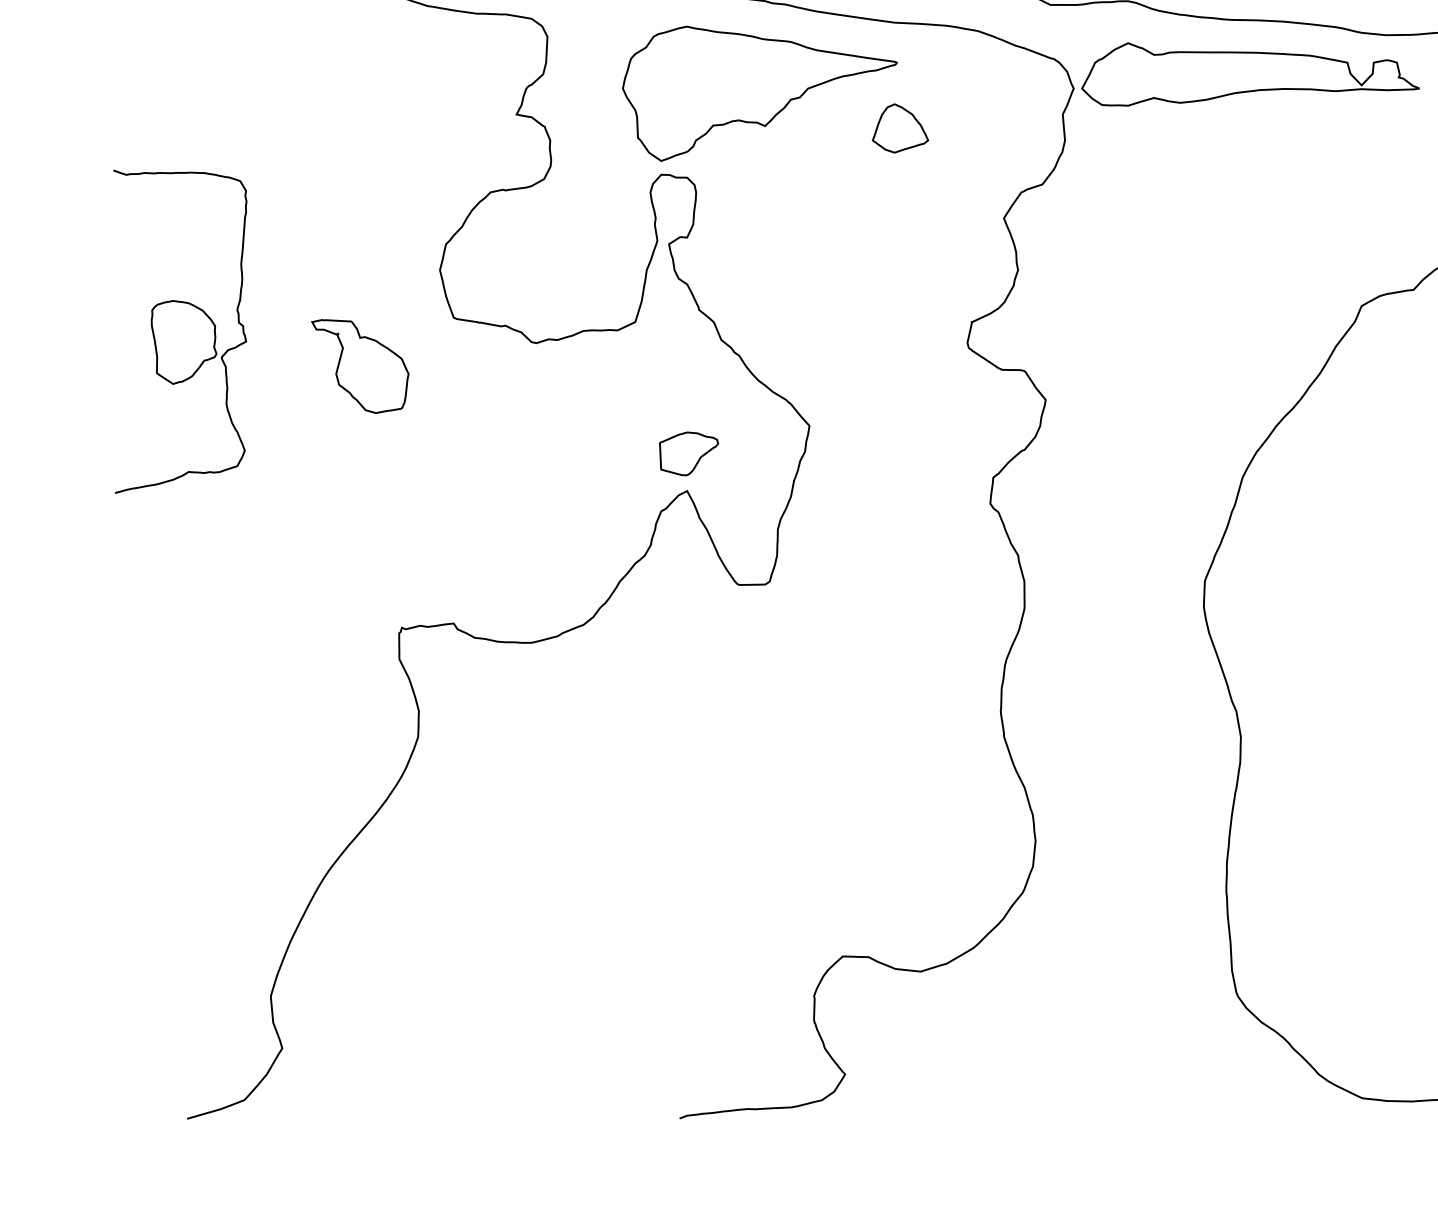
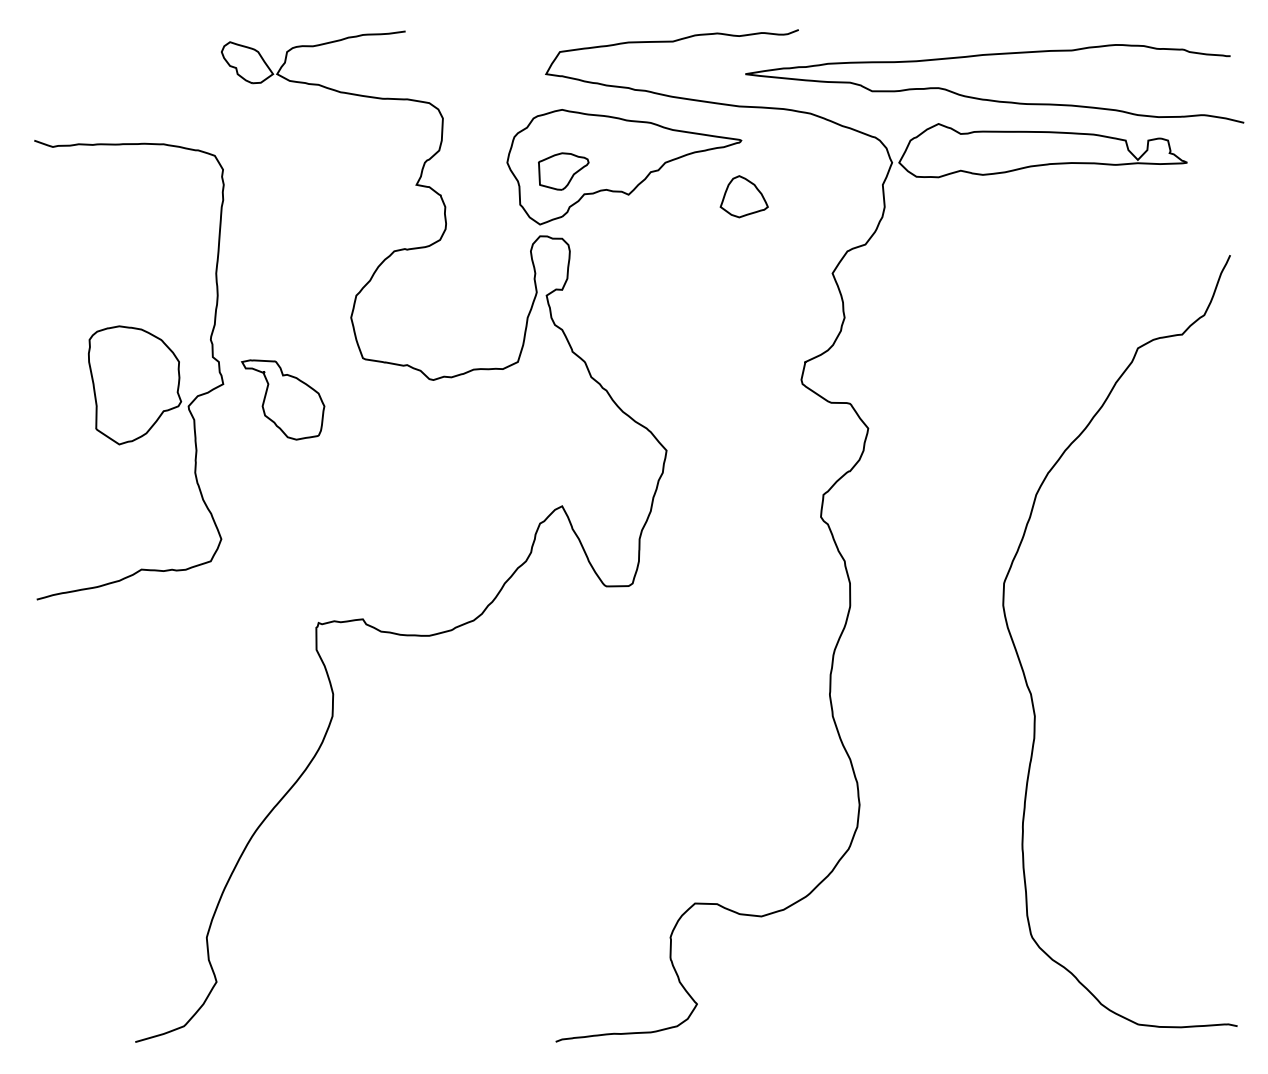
part: (180, 332) -> (129, 370), size x1.67
part: (688, 453) -> (563, 171), moved

